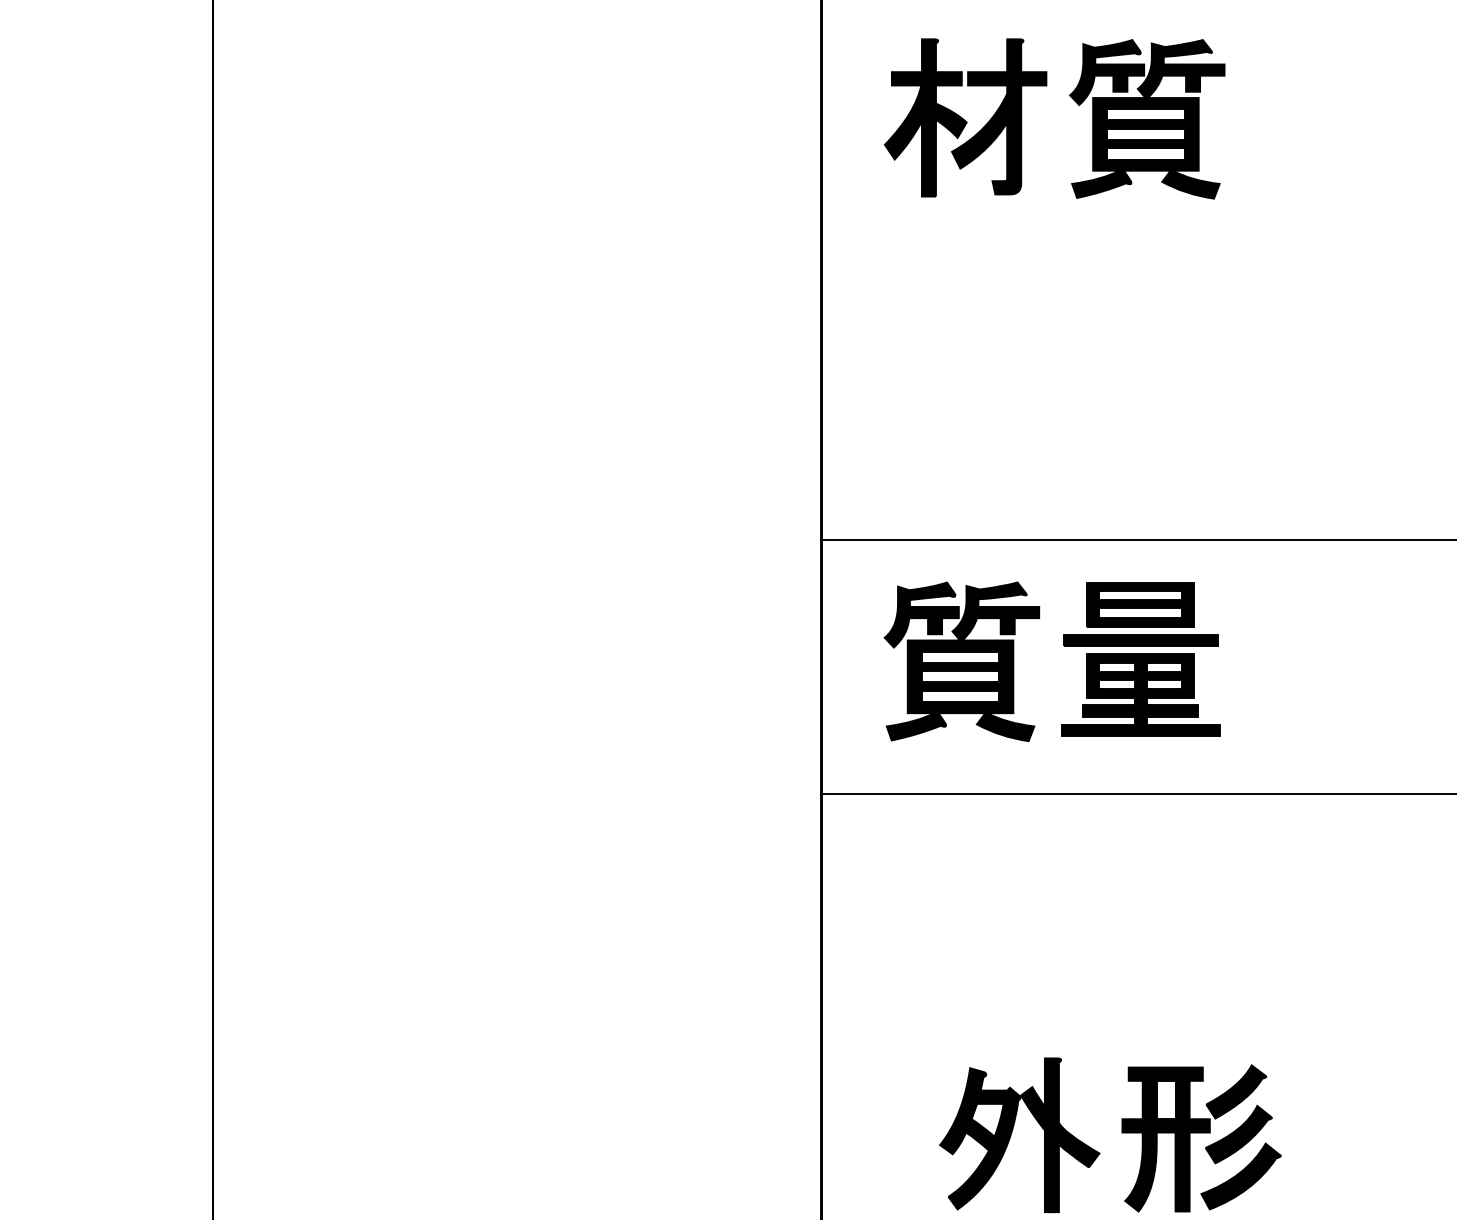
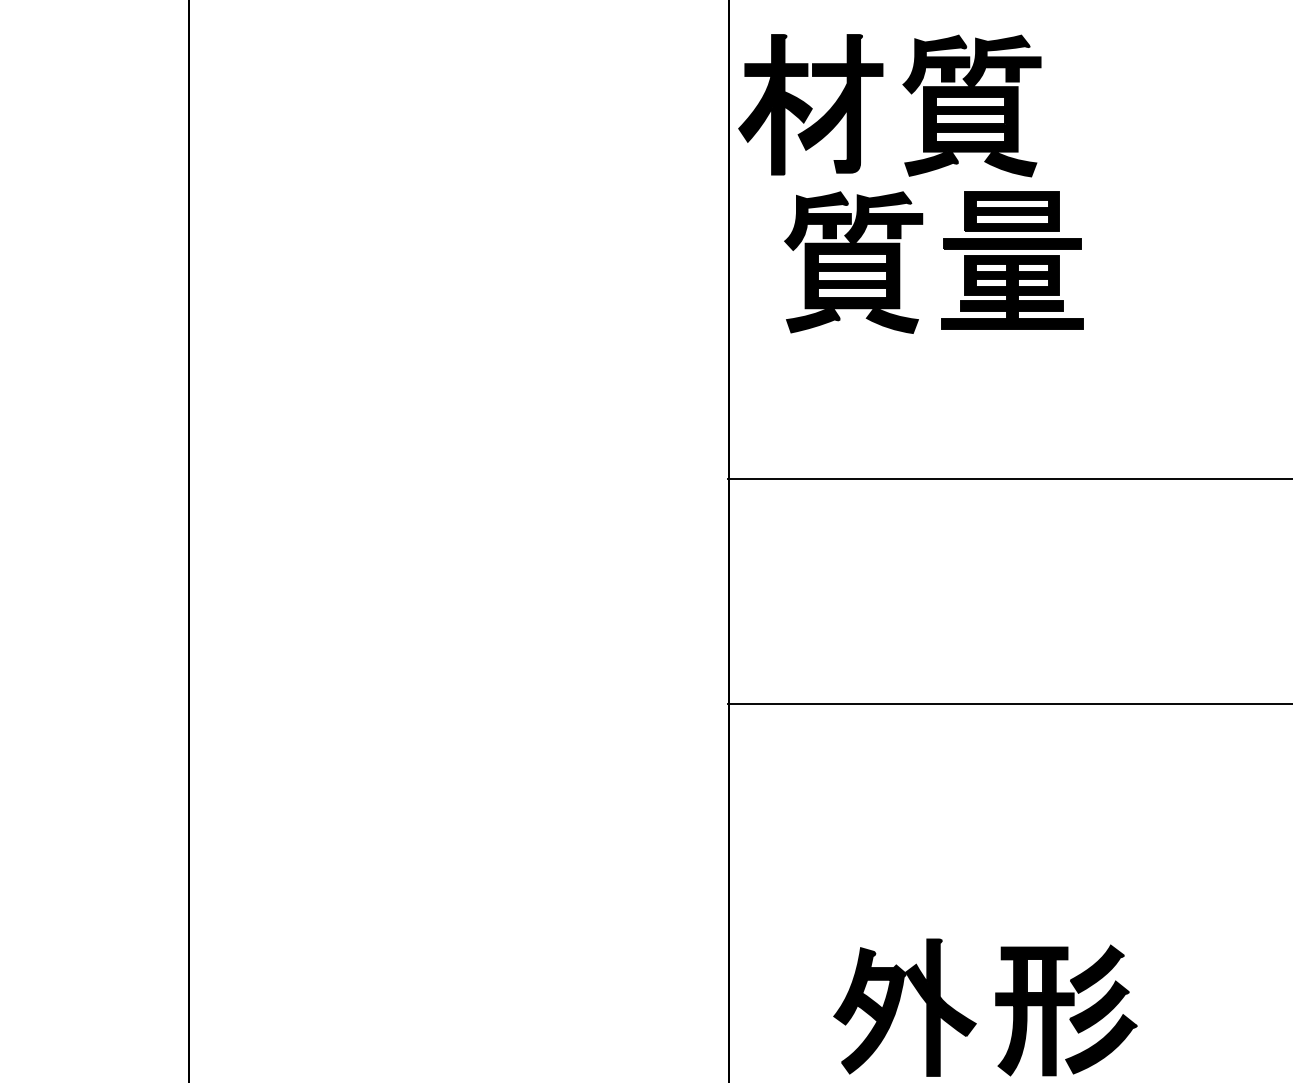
part: (1072, 99) -> (905, 88), moved
part: (1064, 646) -> (944, 249), moved

